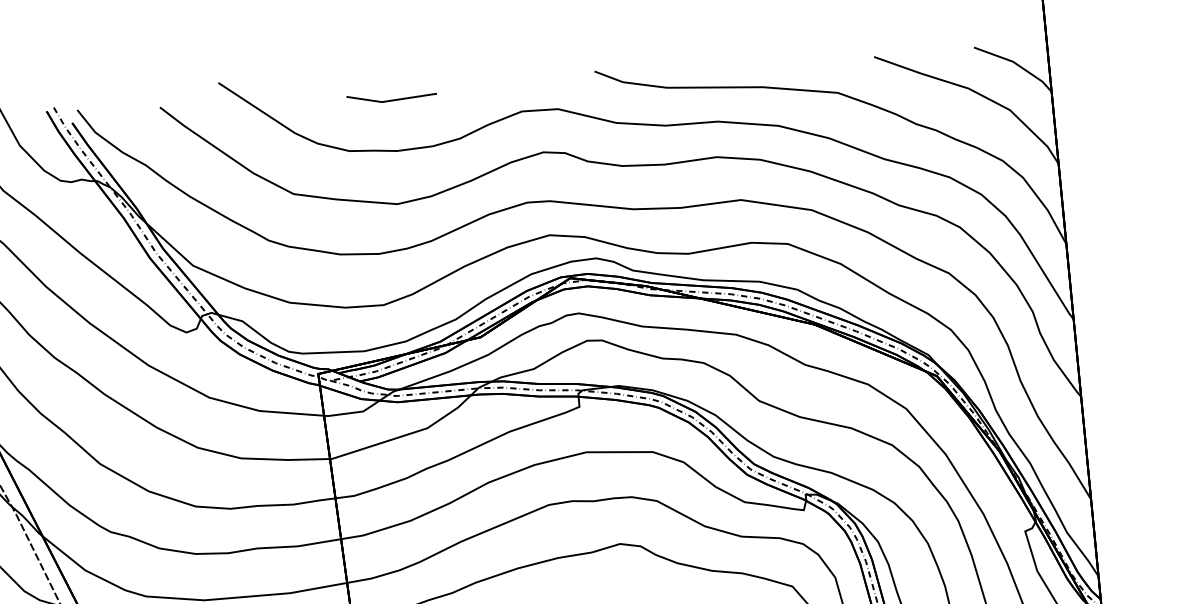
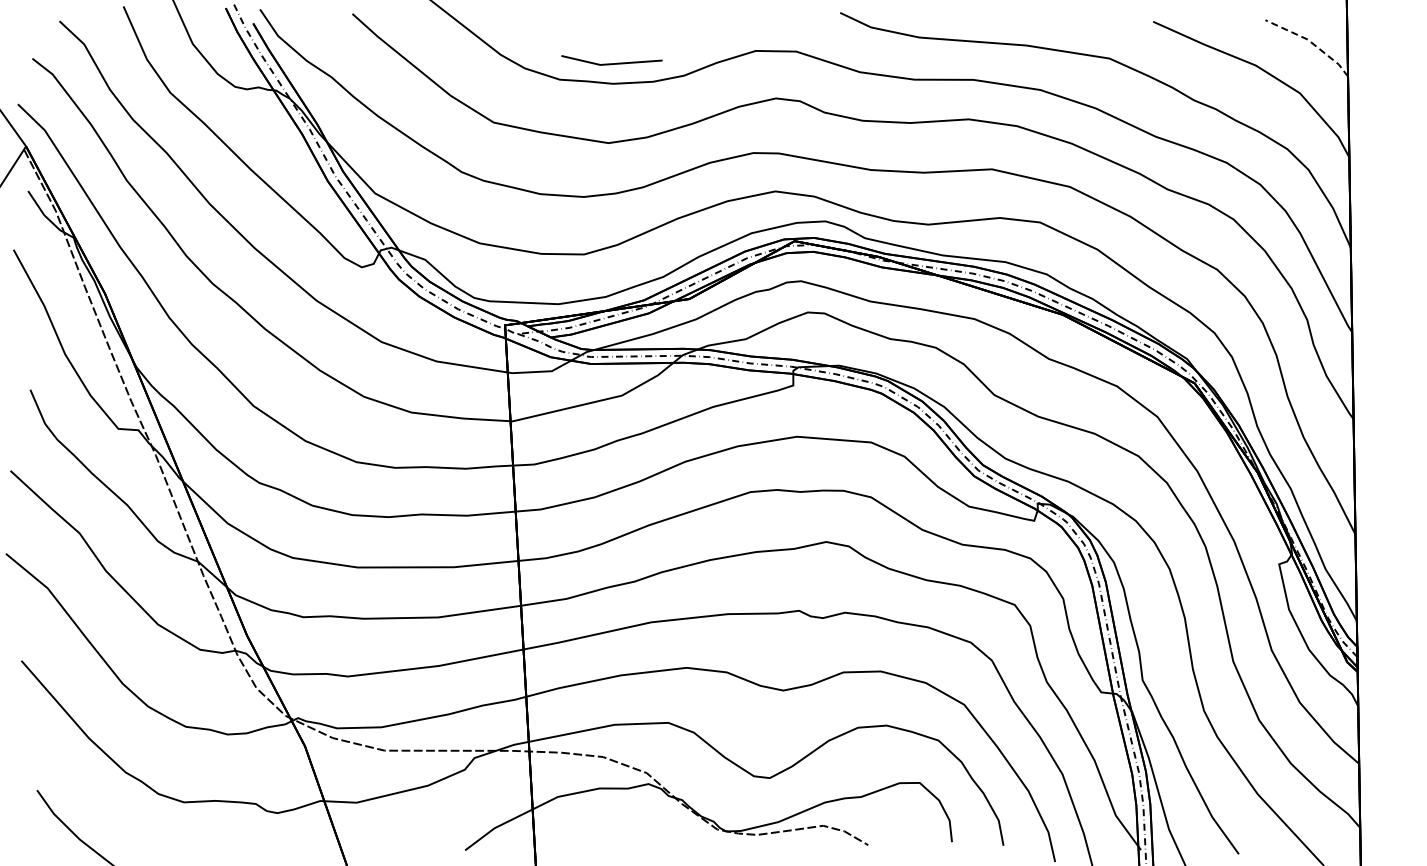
line: (1015, 64) -> (1310, 42), solid -> dashed
line: (391, 100) -> (611, 63), moved

